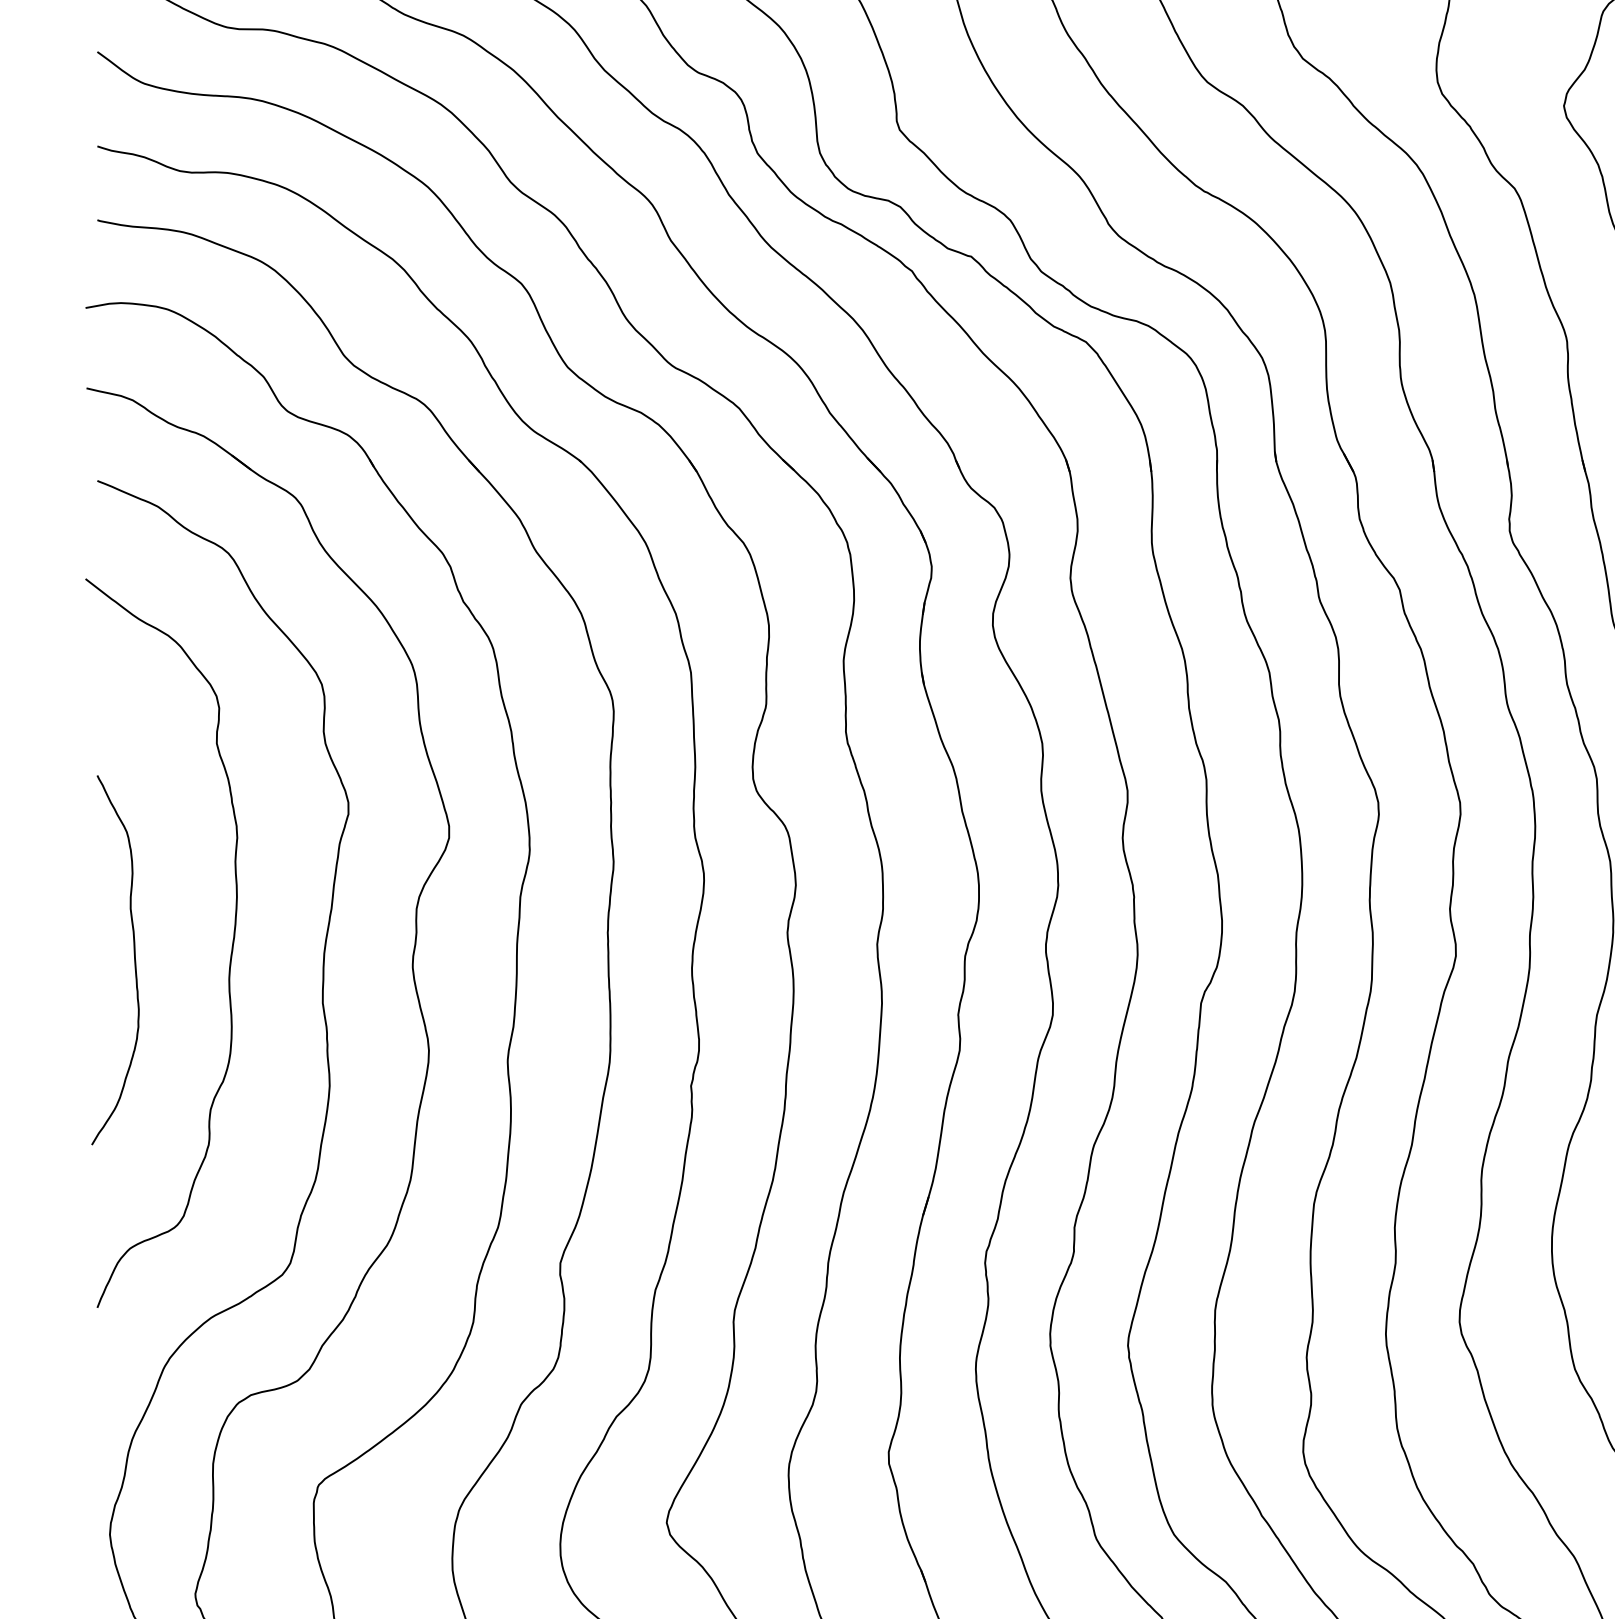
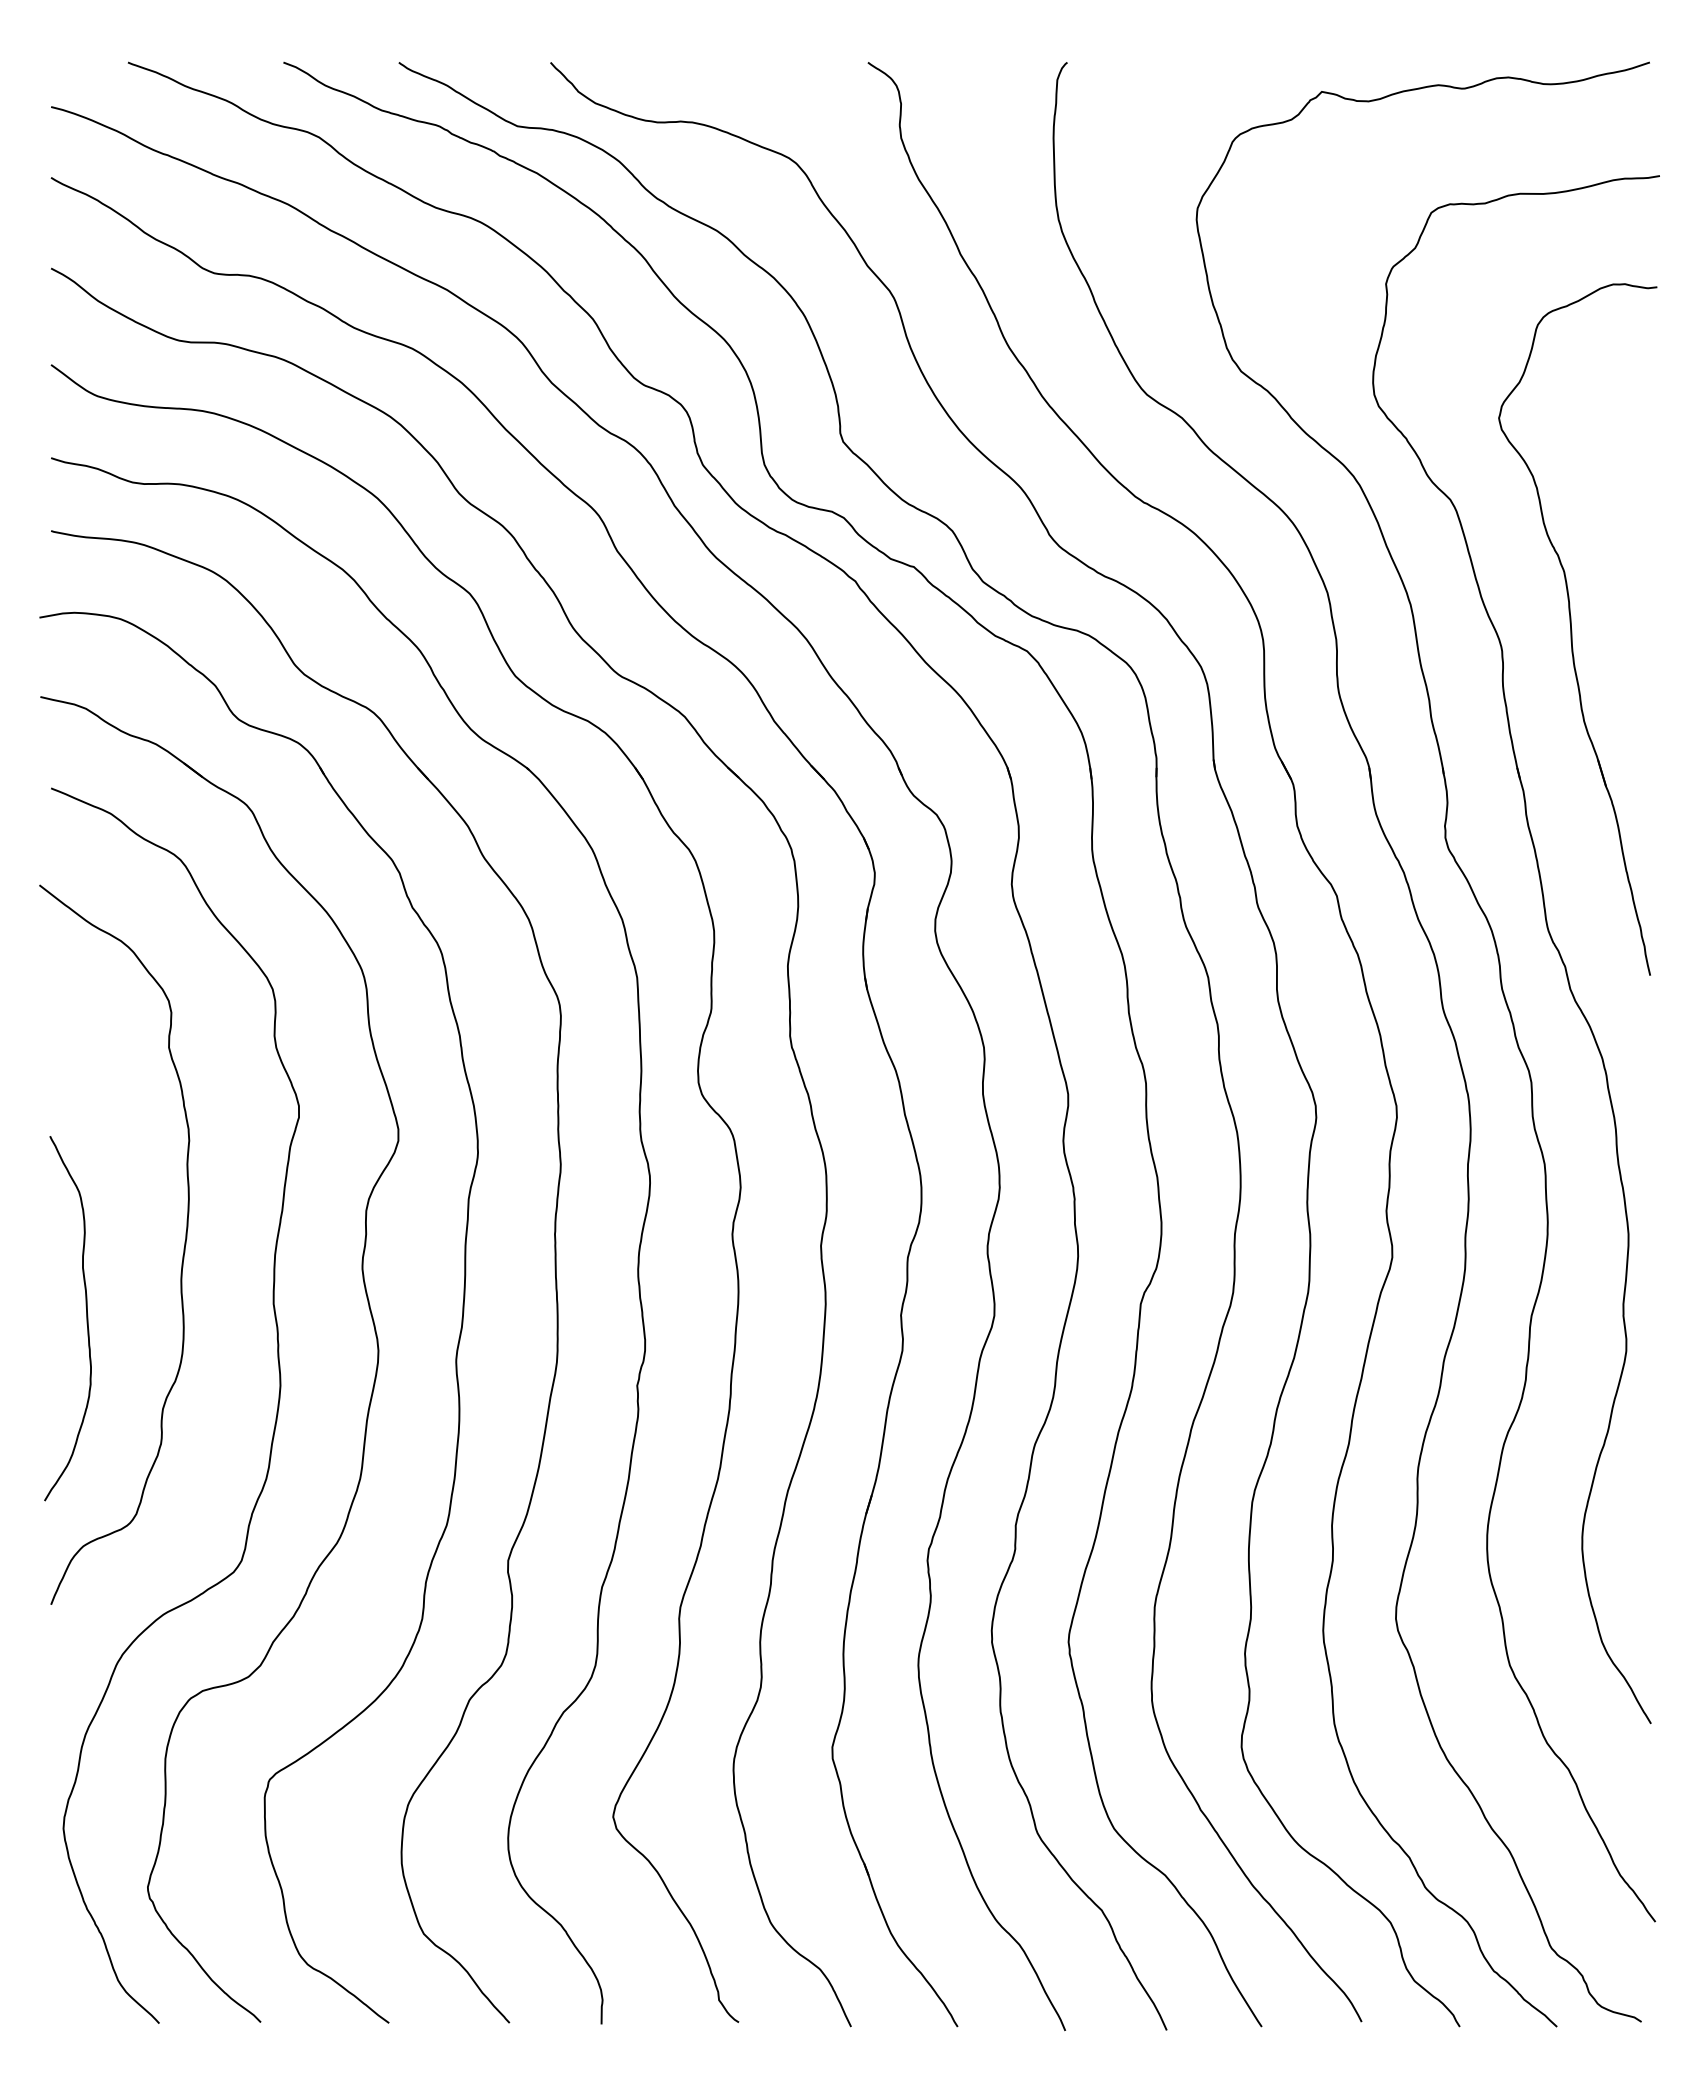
curve: (134, 960) -> (86, 1318), moved

